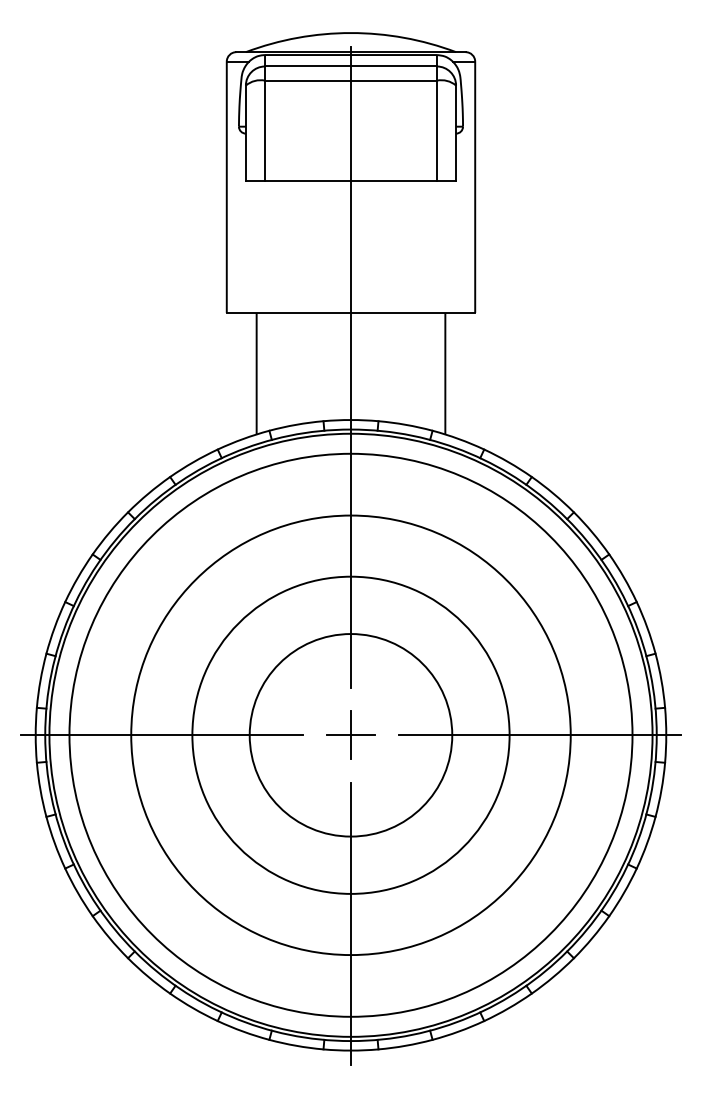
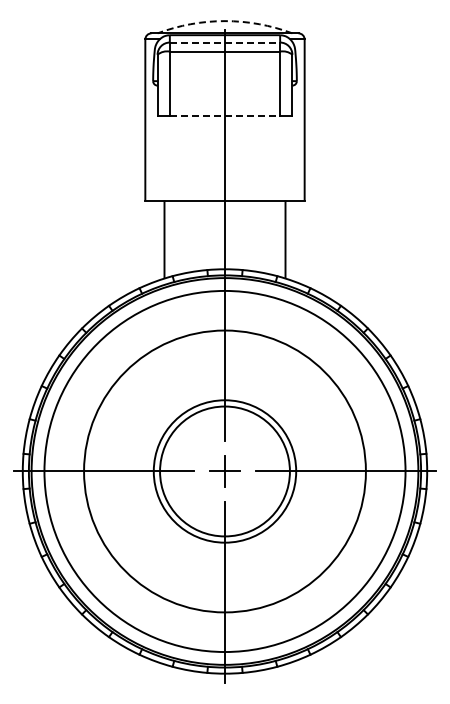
arc: (350, 33) -> (224, 21), solid -> dashed
line: (351, 66) -> (225, 42), solid -> dashed
line: (351, 181) -> (225, 116), solid -> dashed
circle: (350, 735) -> (224, 471), size x0.7

